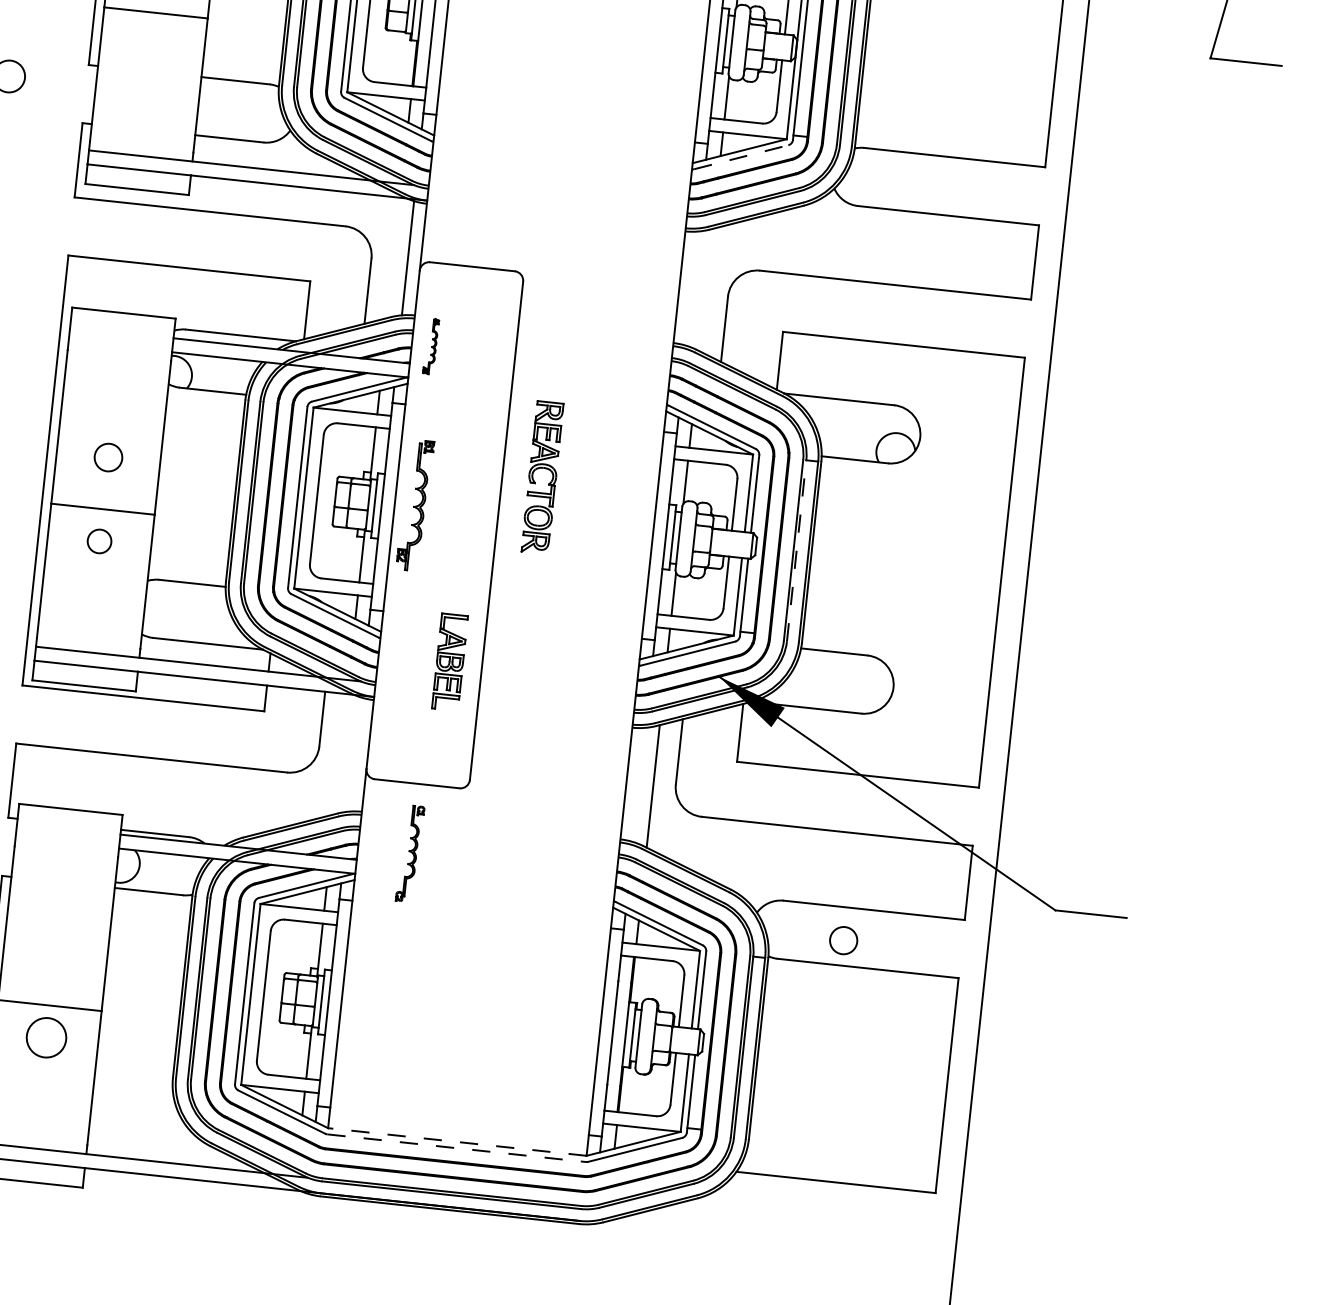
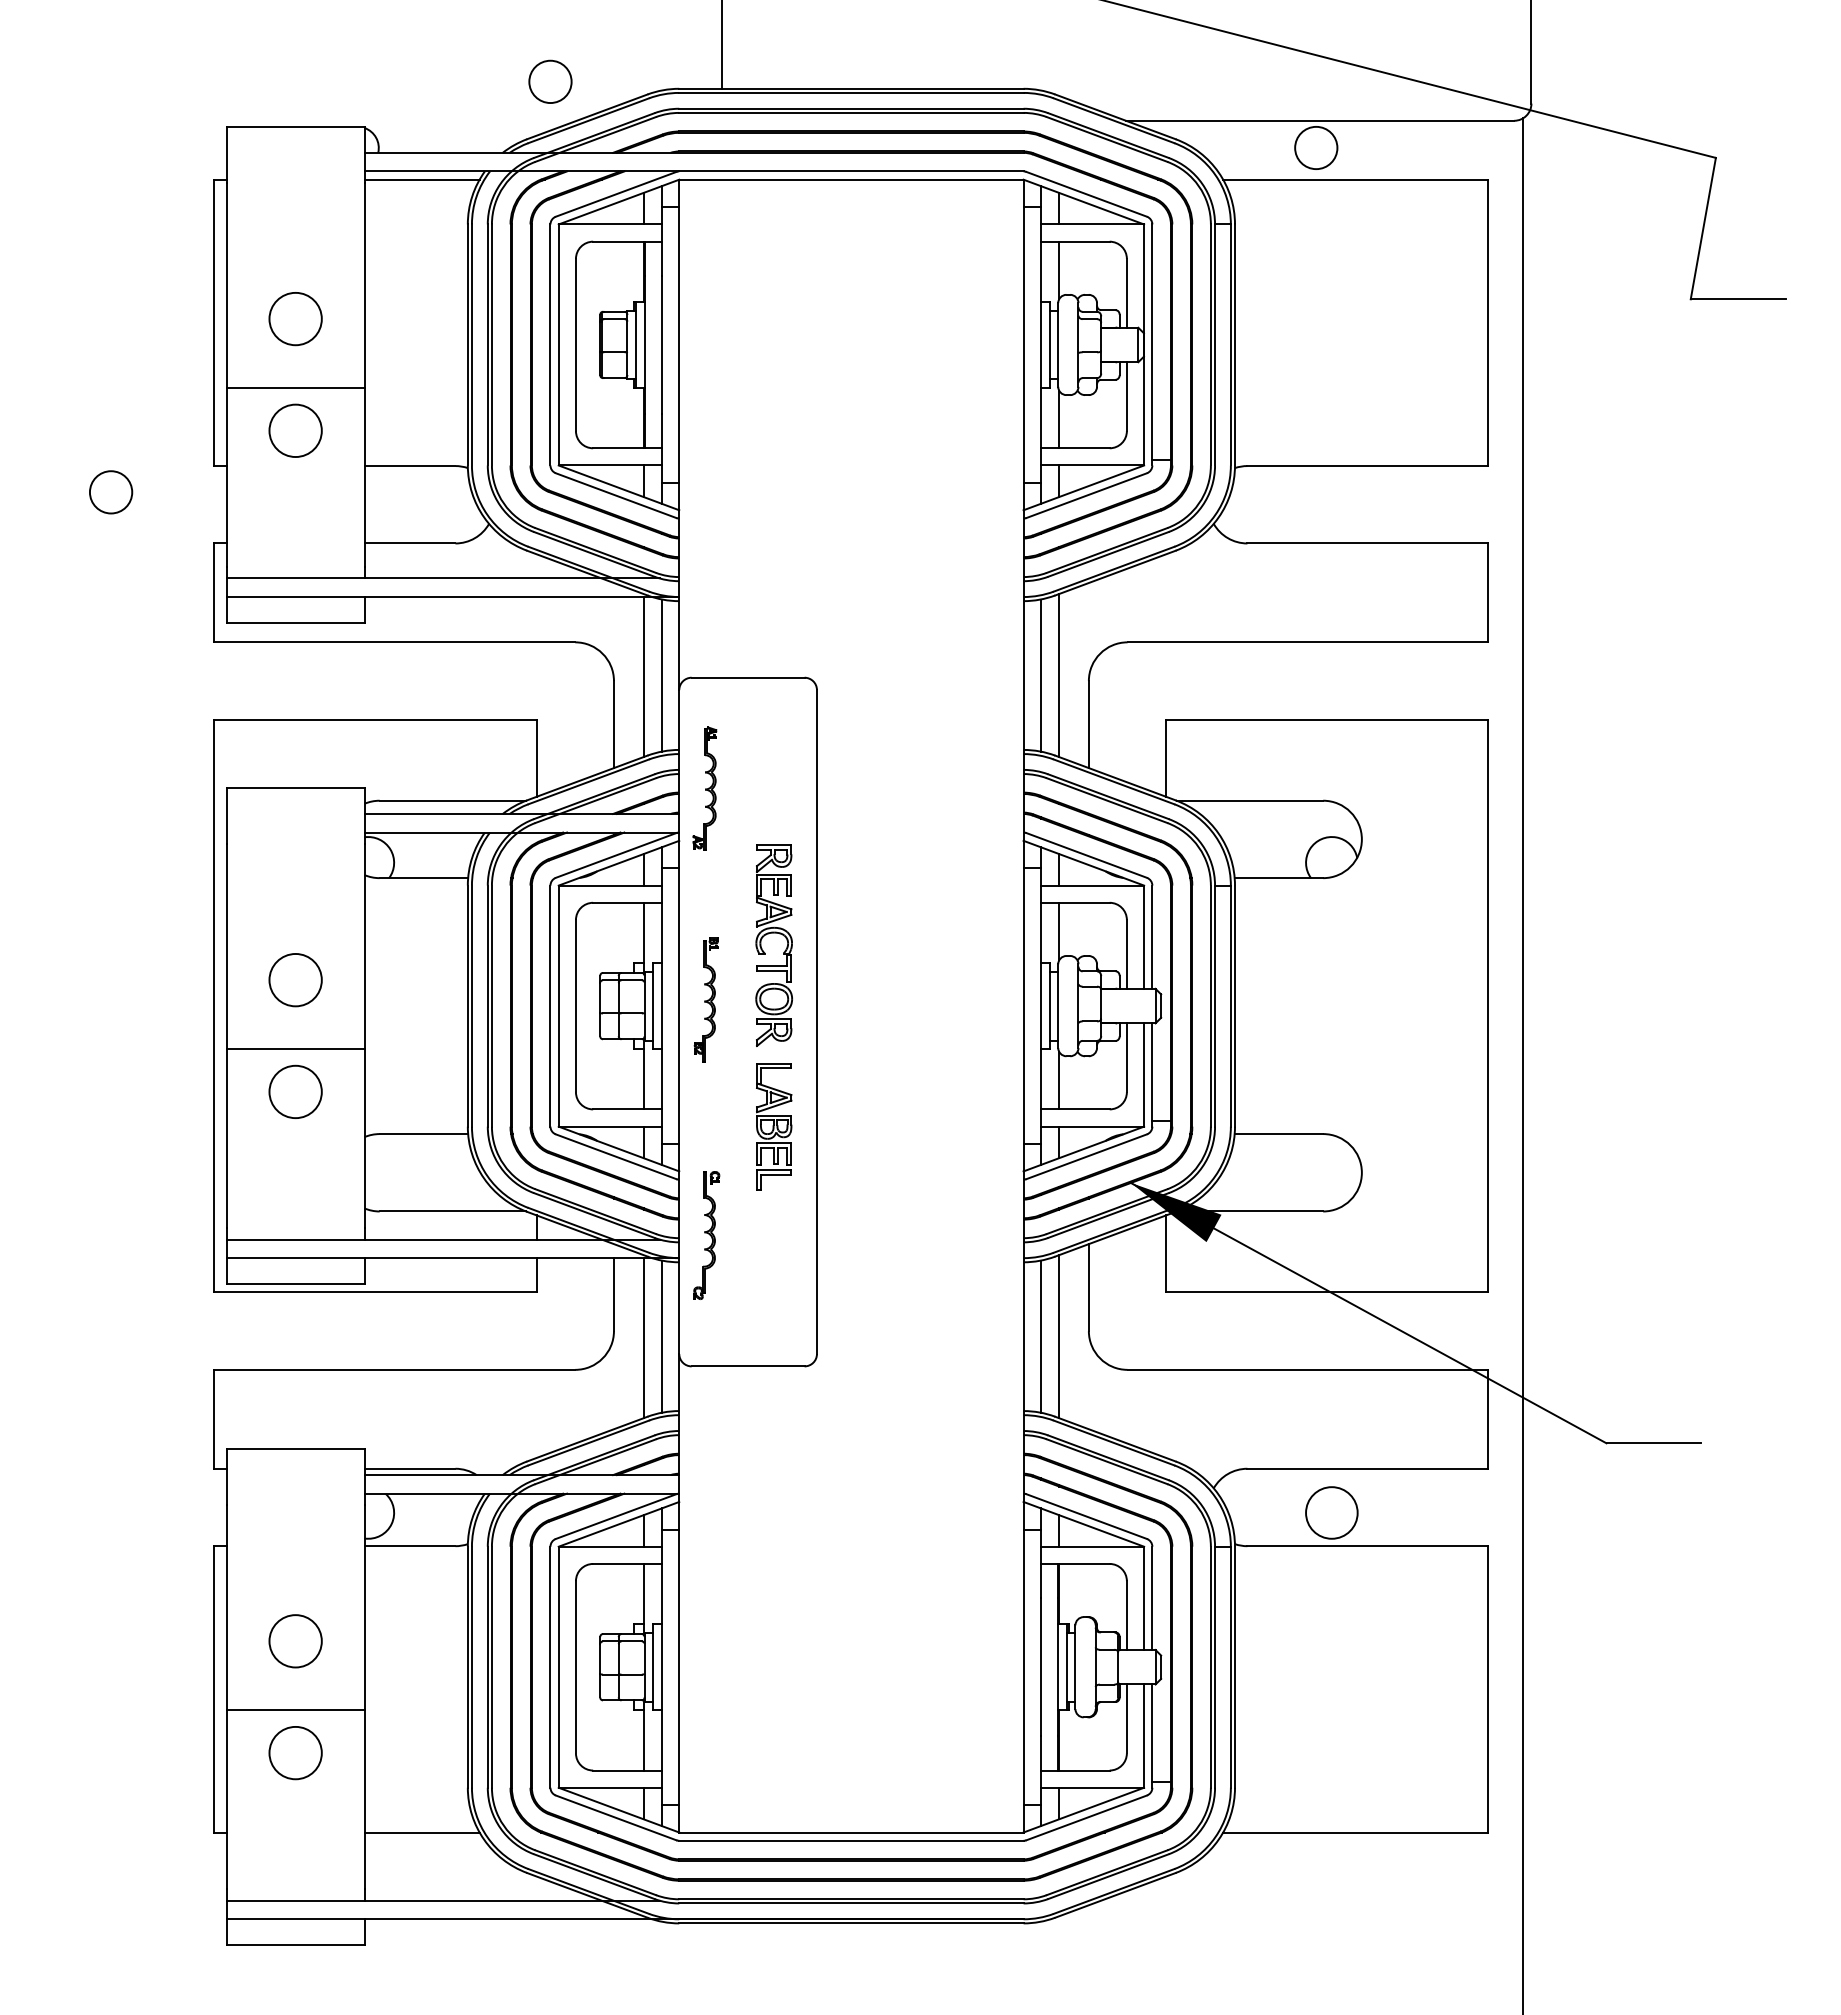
circle: (152, 44) -> (295, 430), added
line: (741, 157) -> (1087, 495), dashed -> solid
line: (393, 258) -> (643, 677), added
line: (692, 288) -> (1040, 675), added
line: (706, 290) -> (1059, 675), added
part: (430, 346) -> (704, 788), size x1.67
circle: (108, 457) -> (295, 980), size x1.43
part: (535, 482) -> (765, 952), moved
part: (414, 504) -> (705, 999), size x0.71
circle: (99, 541) -> (295, 1091), size x1.67
line: (796, 551) -> (1215, 1006), dashed -> solid
part: (450, 662) -> (774, 1126), moved
line: (340, 754) -> (643, 1338), added
line: (355, 754) -> (662, 1336), added
line: (639, 784) -> (1040, 1336), added
part: (410, 853) -> (706, 1235), moved
circle: (843, 940) -> (1331, 1512), size x1.43
circle: (55, 953) -> (295, 1641), added
line: (134, 1107) -> (421, 1832), added
line: (456, 1141) -> (850, 1832), dashed -> solid
line: (456, 1148) -> (851, 1840), dashed -> solid

